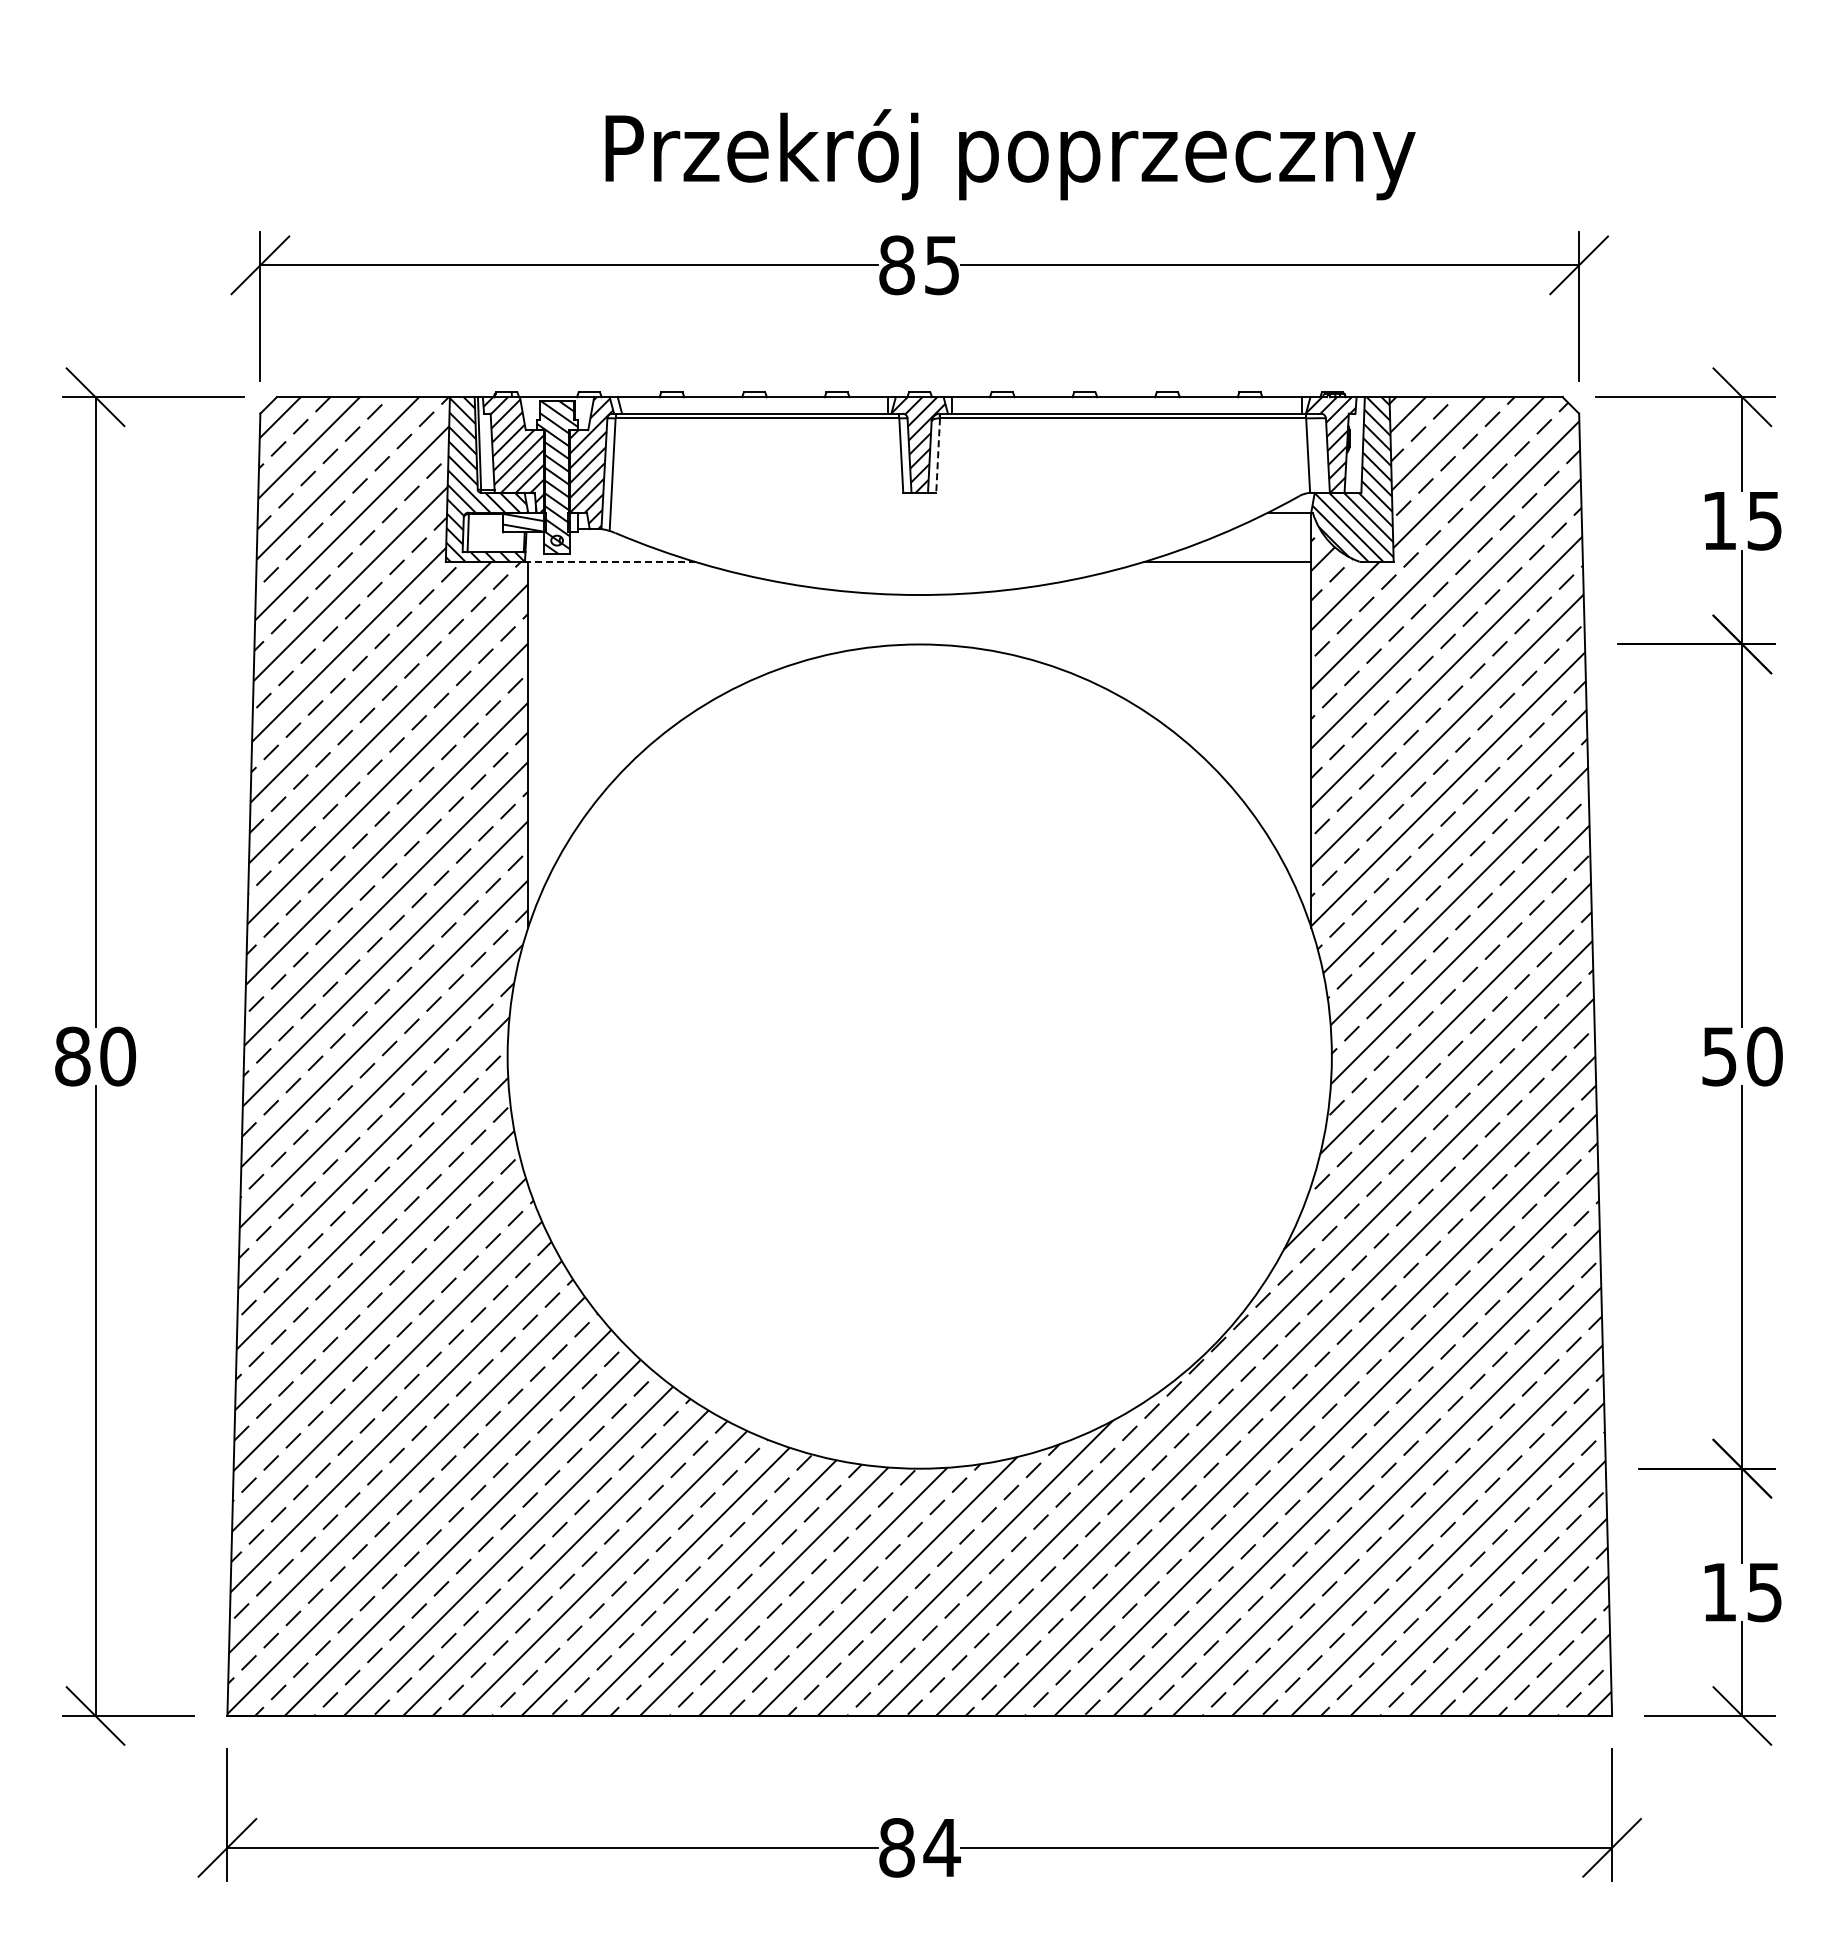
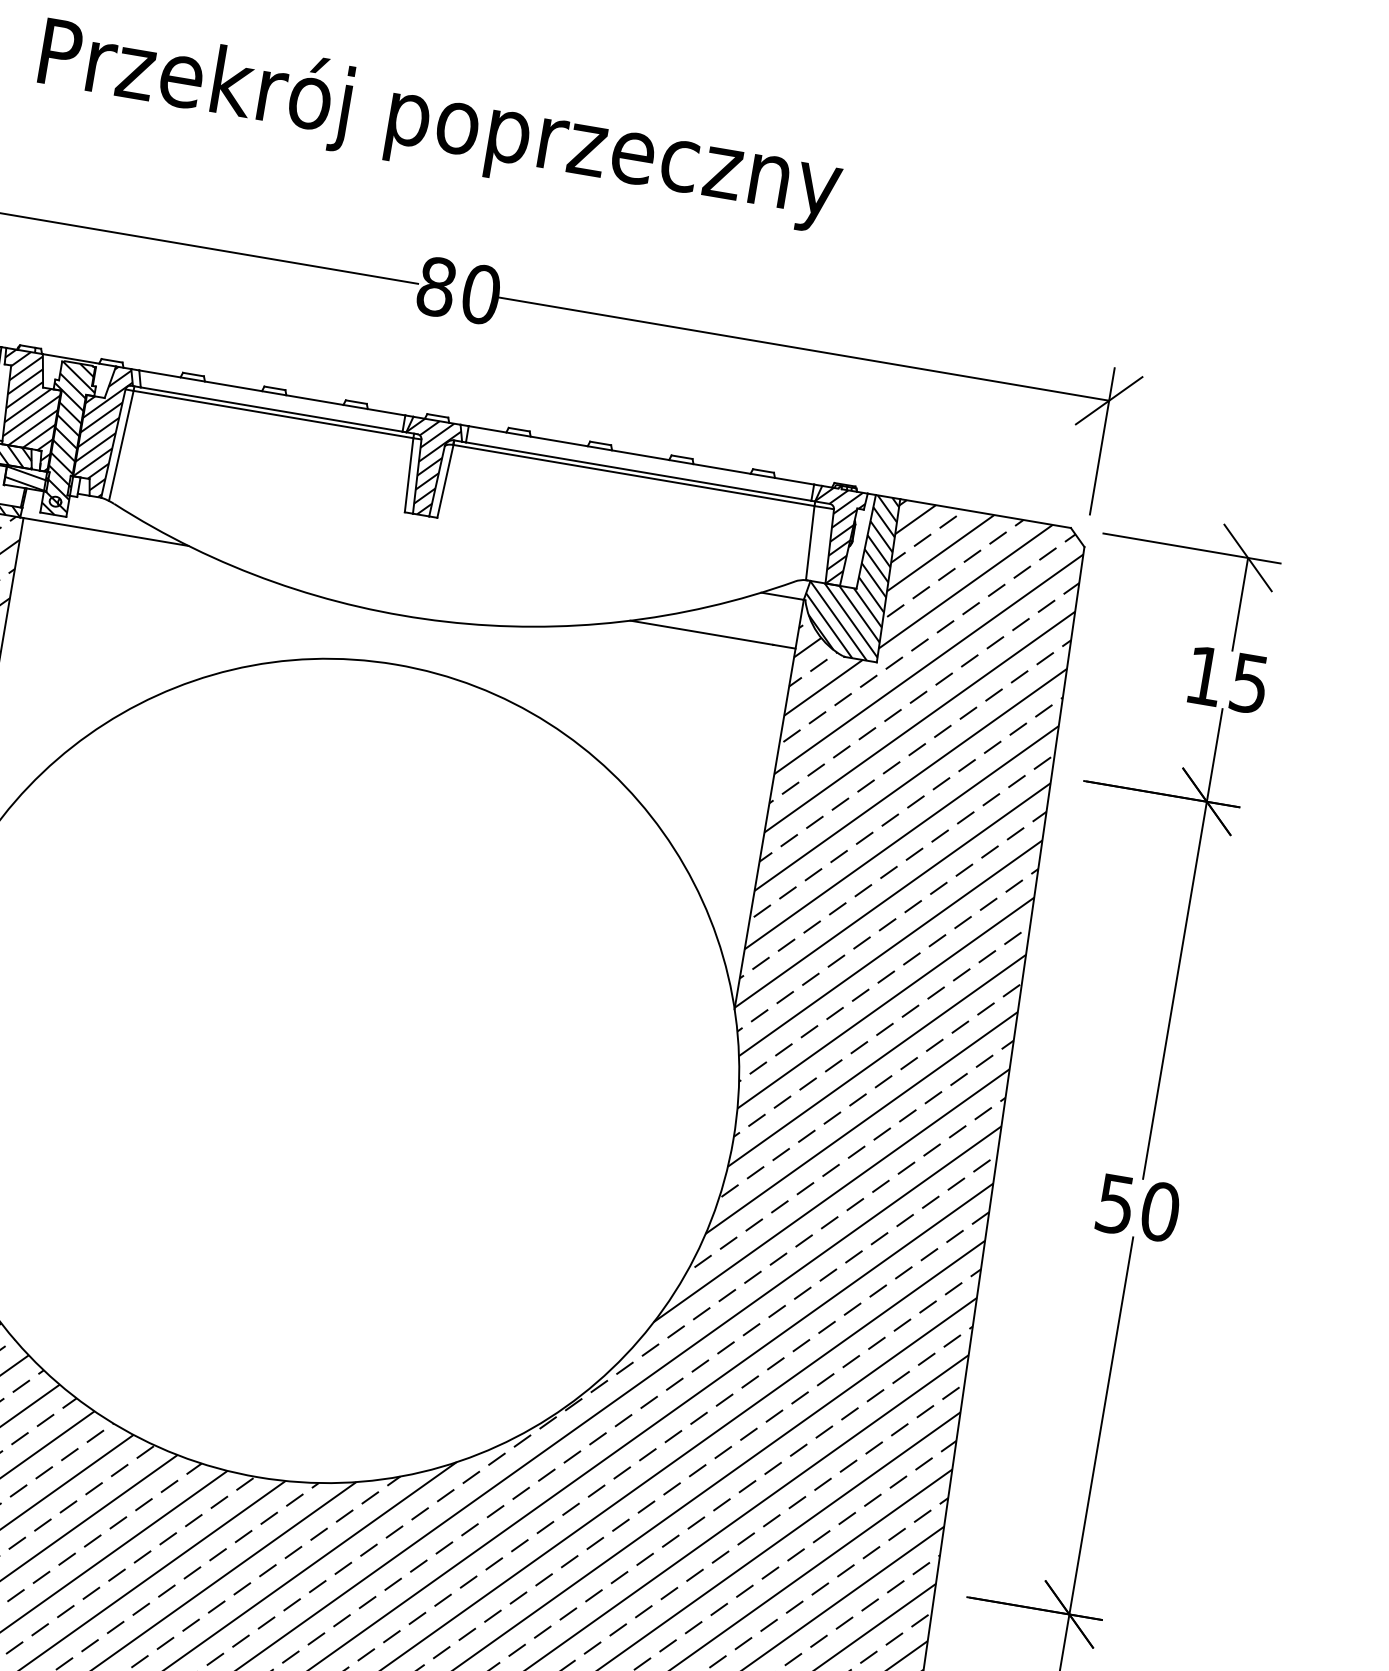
text: (1010, 154) -> (440, 123), moved
text: (942, 265) -> (481, 294), 85 -> 80
line: (938, 456) -> (445, 482), dashed -> solid
line: (609, 562) -> (103, 532), dashed -> solid

